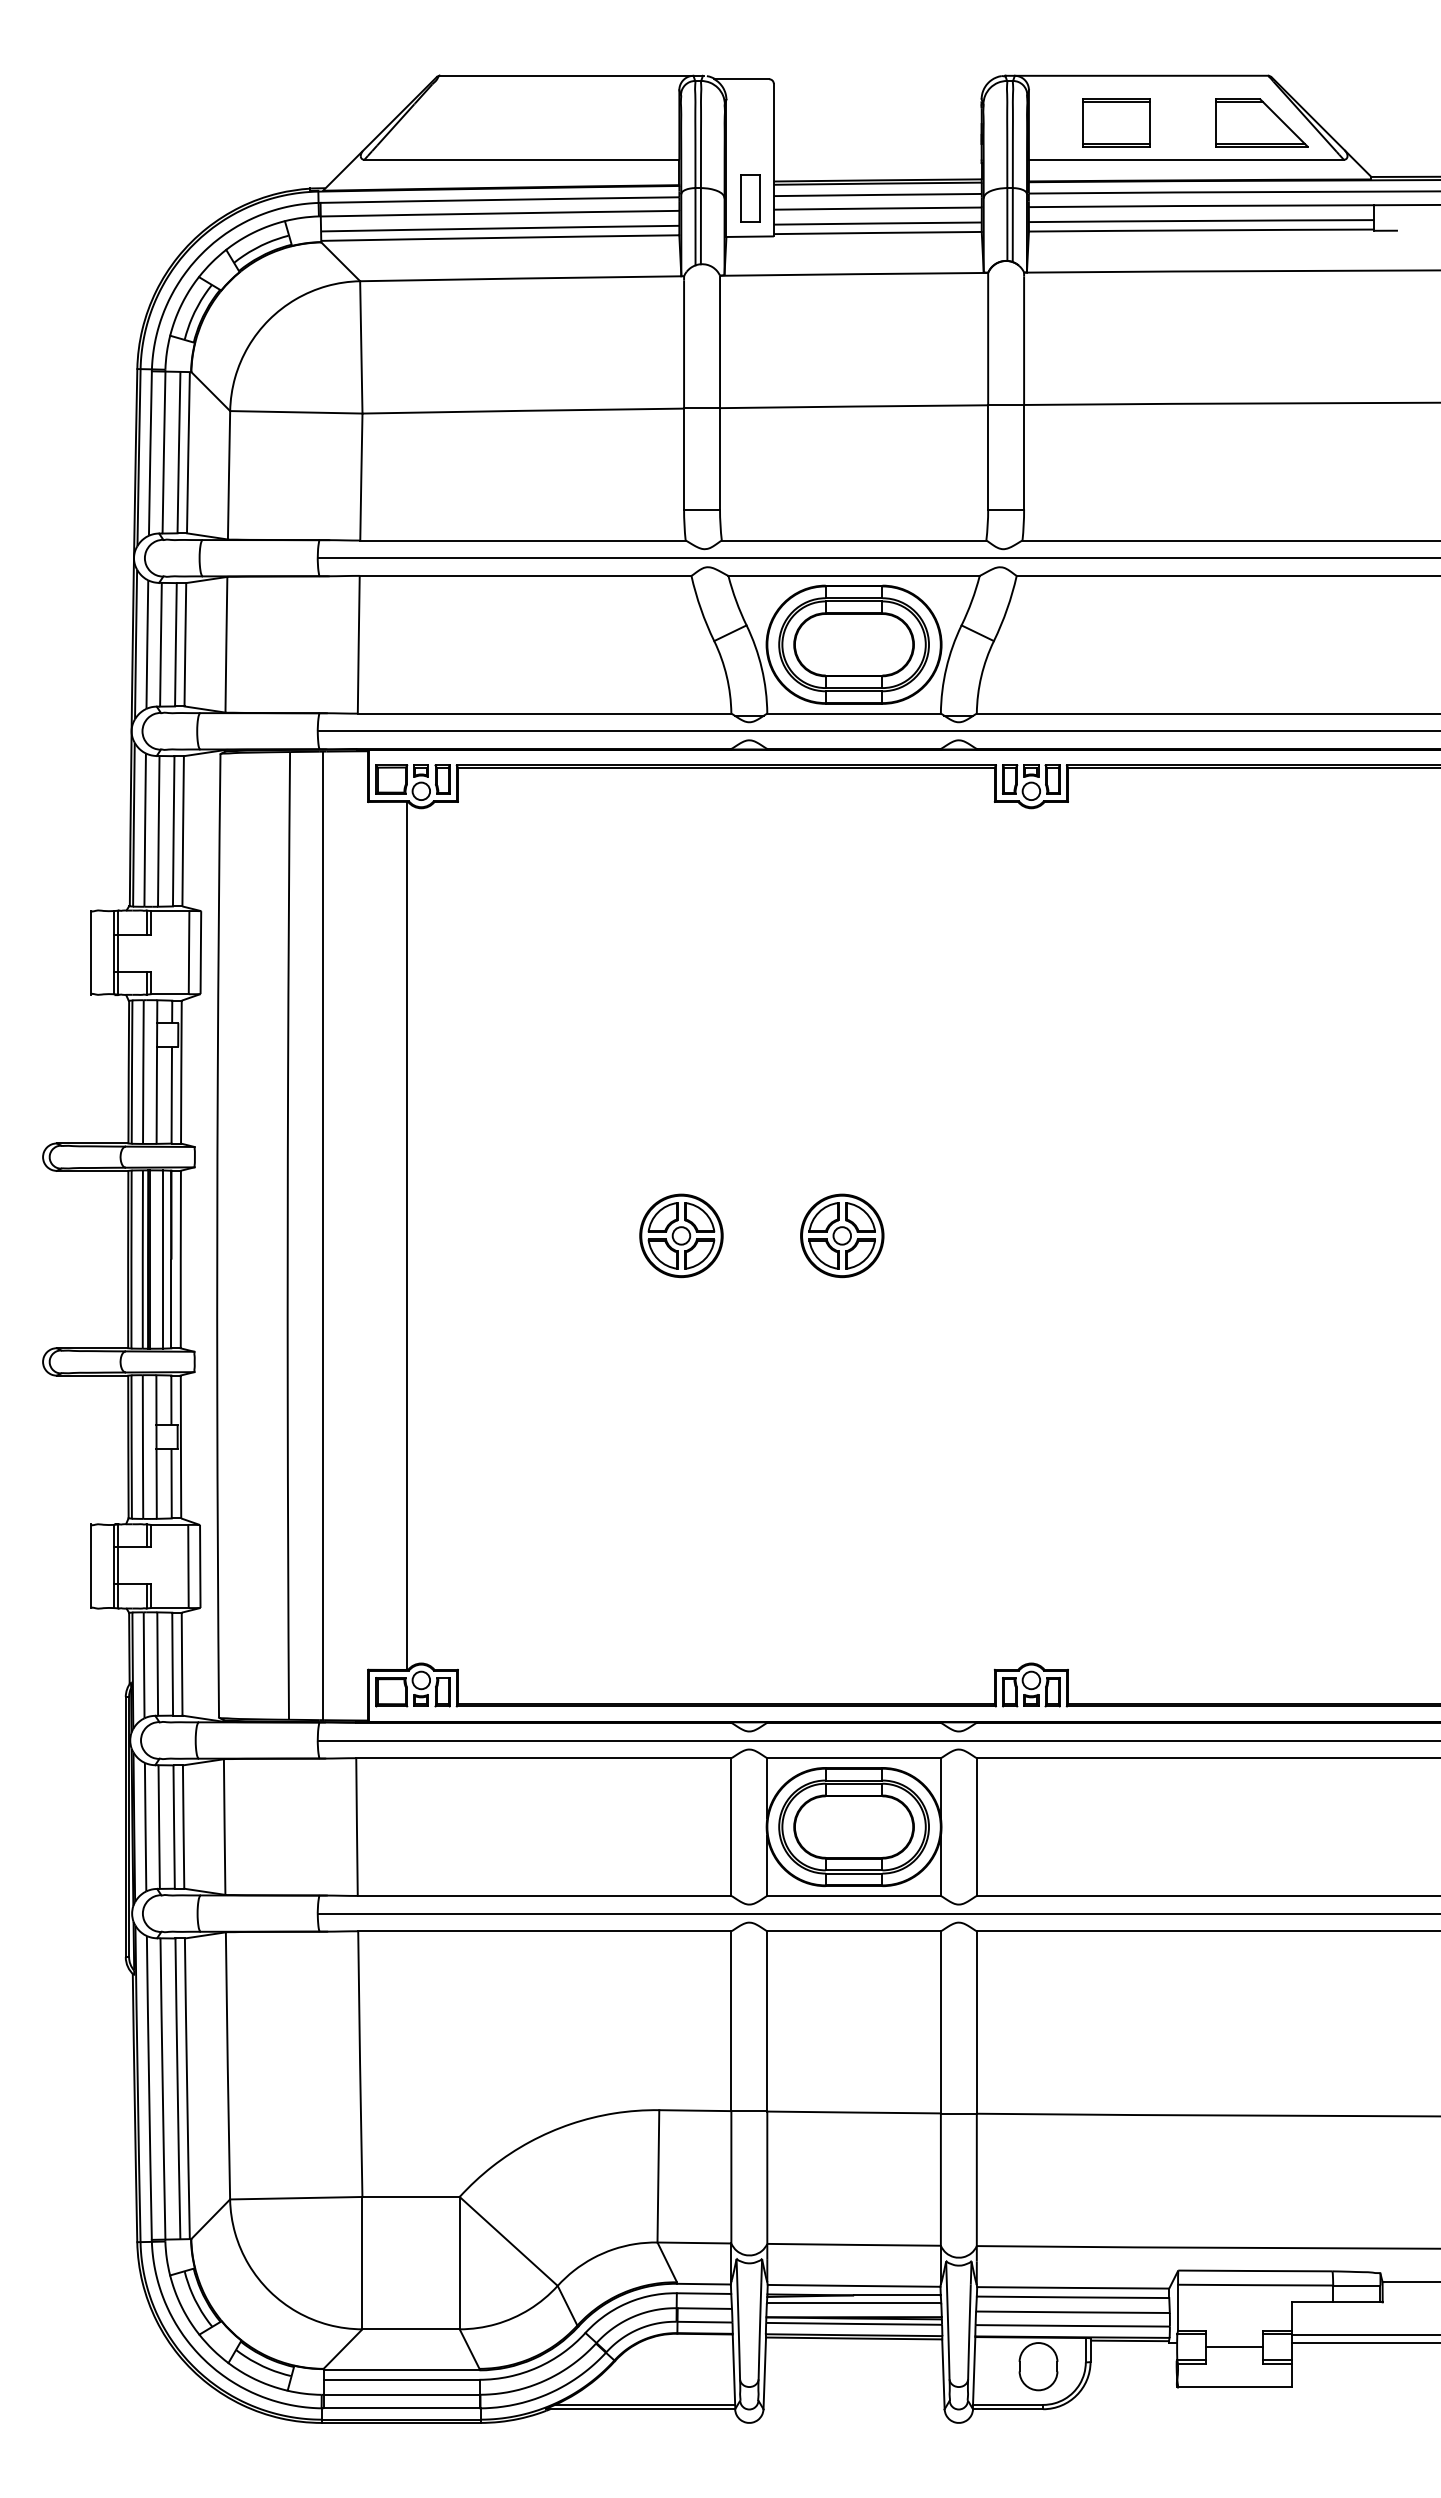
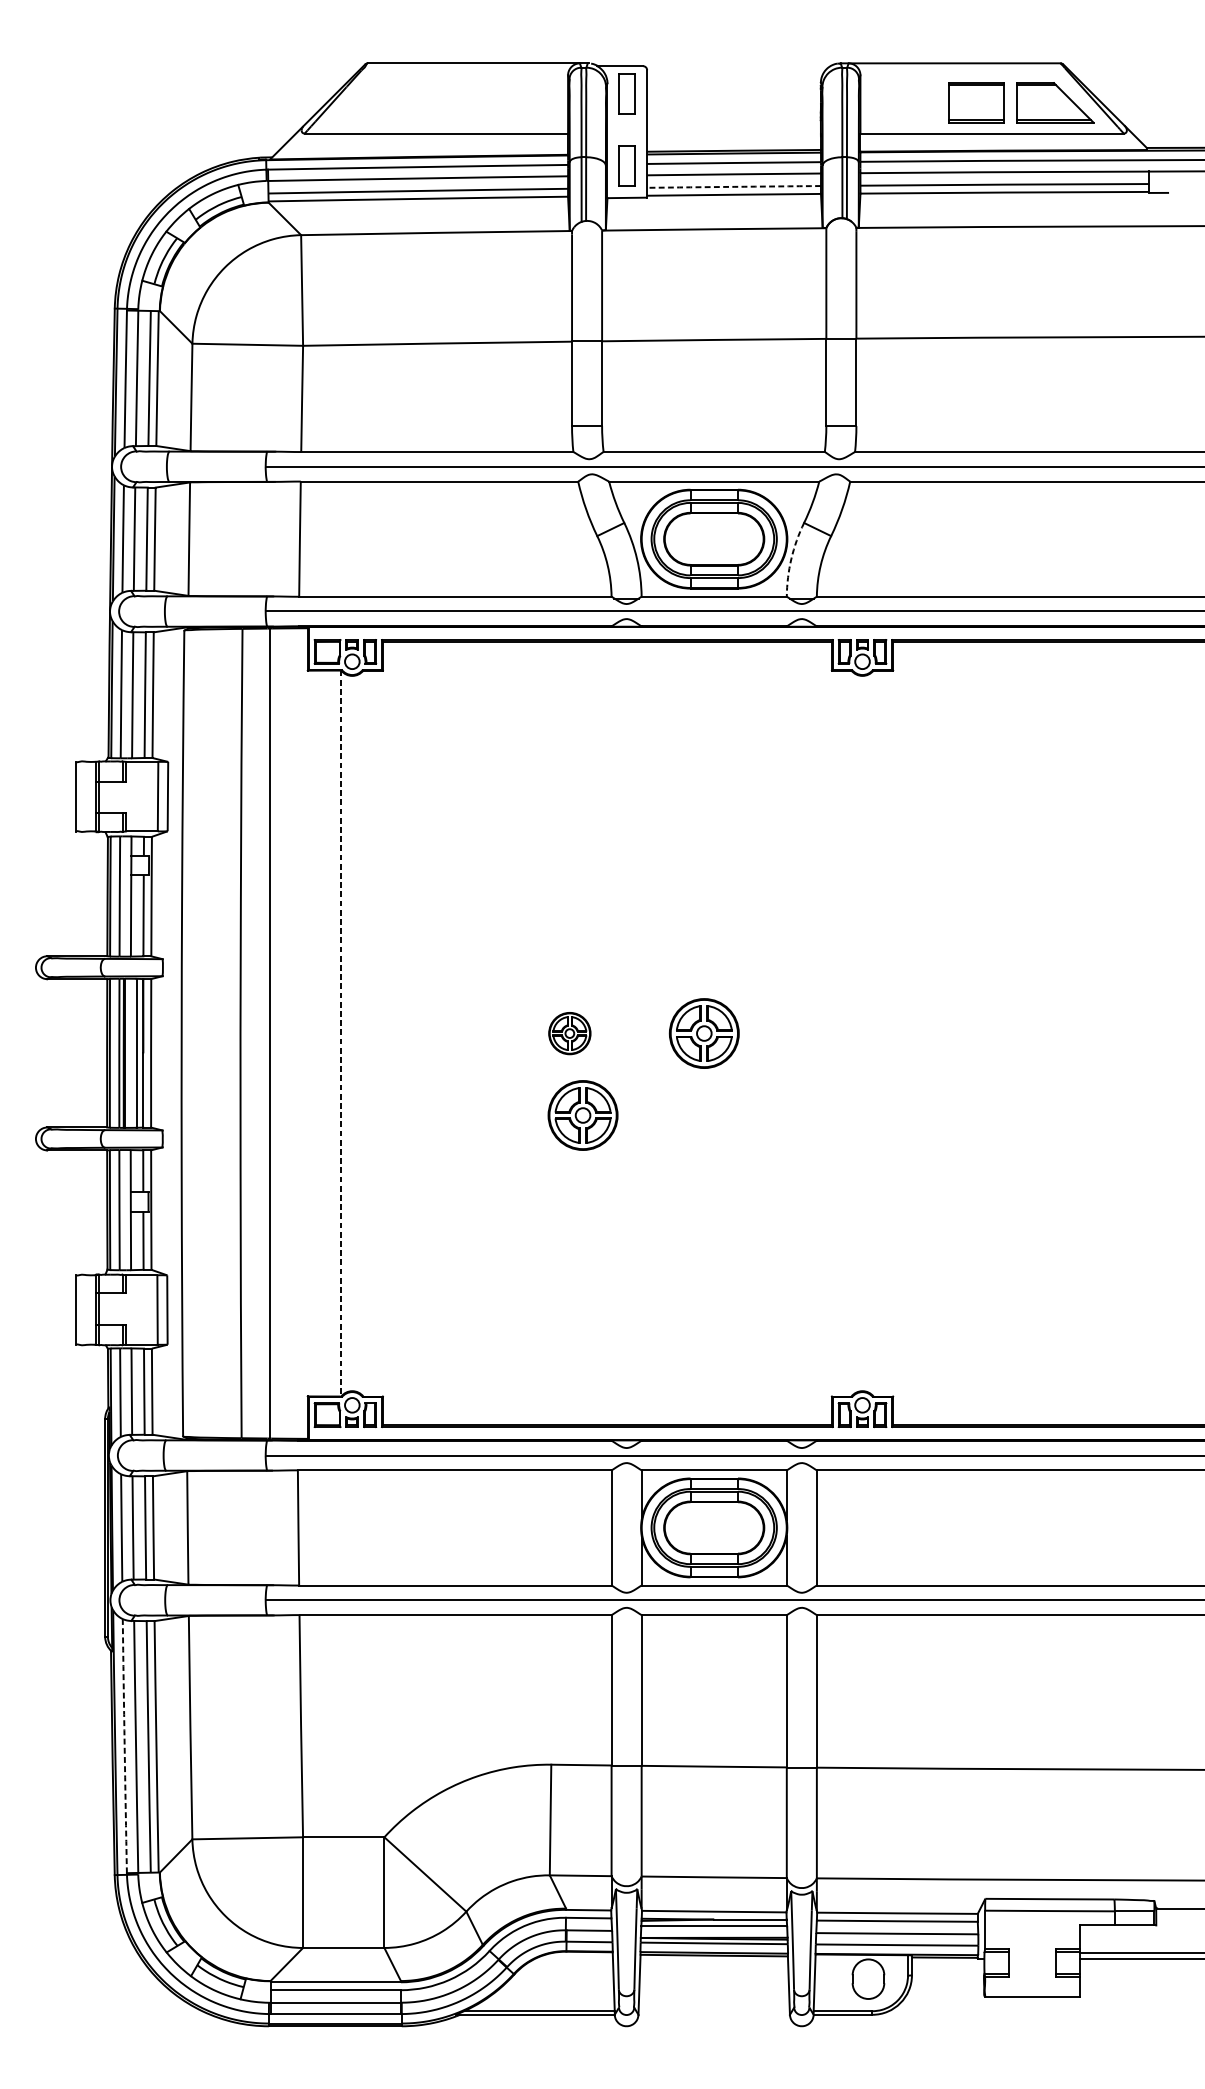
part: (750, 112) -> (627, 94), added
part: (1116, 122) -> (976, 102), moved
arc: (877, 223) -> (733, 186), solid -> dashed
arc: (946, 668) -> (791, 559), solid -> dashed
part: (681, 1235) -> (569, 1033), size x0.6
line: (407, 1236) -> (340, 1034), solid -> dashed
part: (697, 1333) -> (583, 1115), added
arc: (149, 2087) -> (124, 1745), solid -> dashed
line: (1234, 2347) -> (1032, 1963), removed

